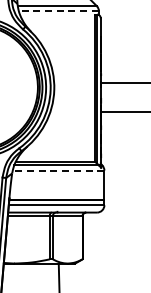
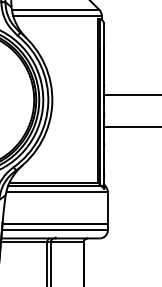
line: (58, 11) -> (56, 15), dashed -> solid
line: (58, 170) -> (56, 191), dashed -> solid

